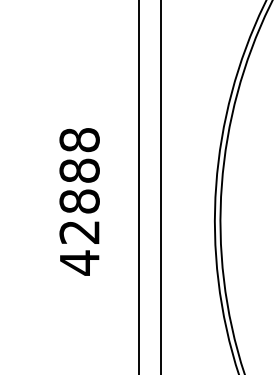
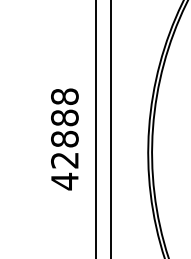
text: (79, 201) -> (64, 139), moved

